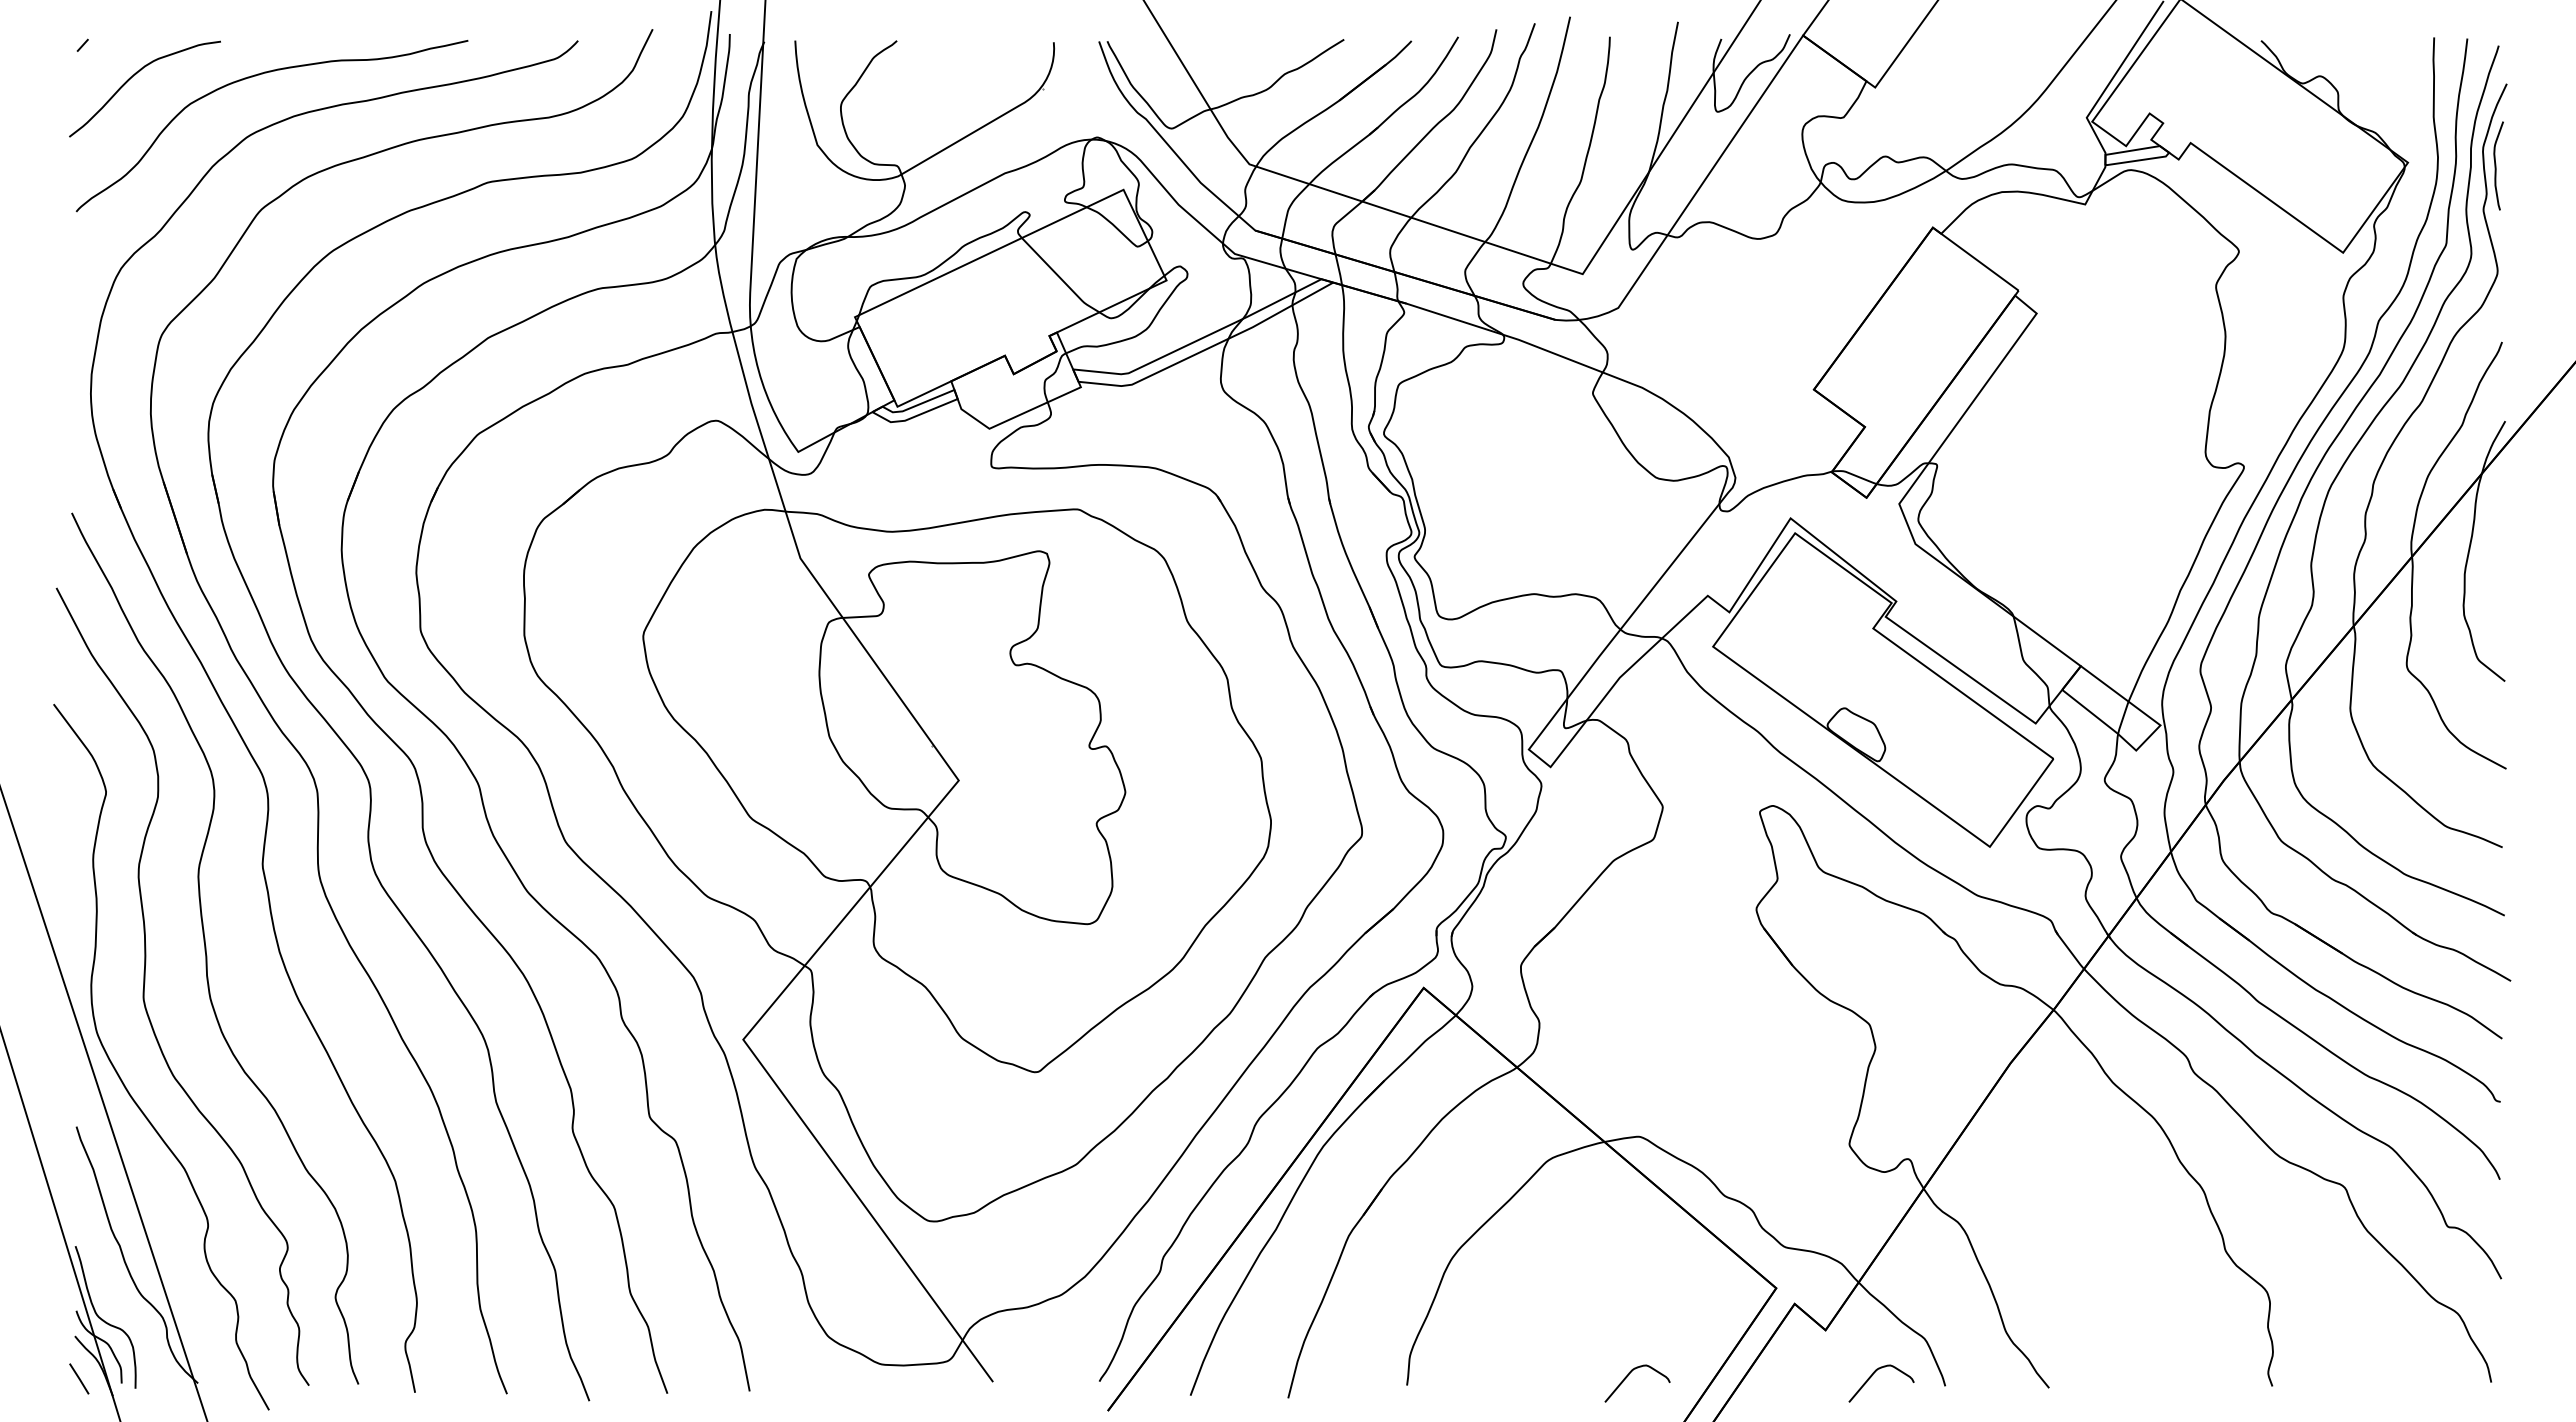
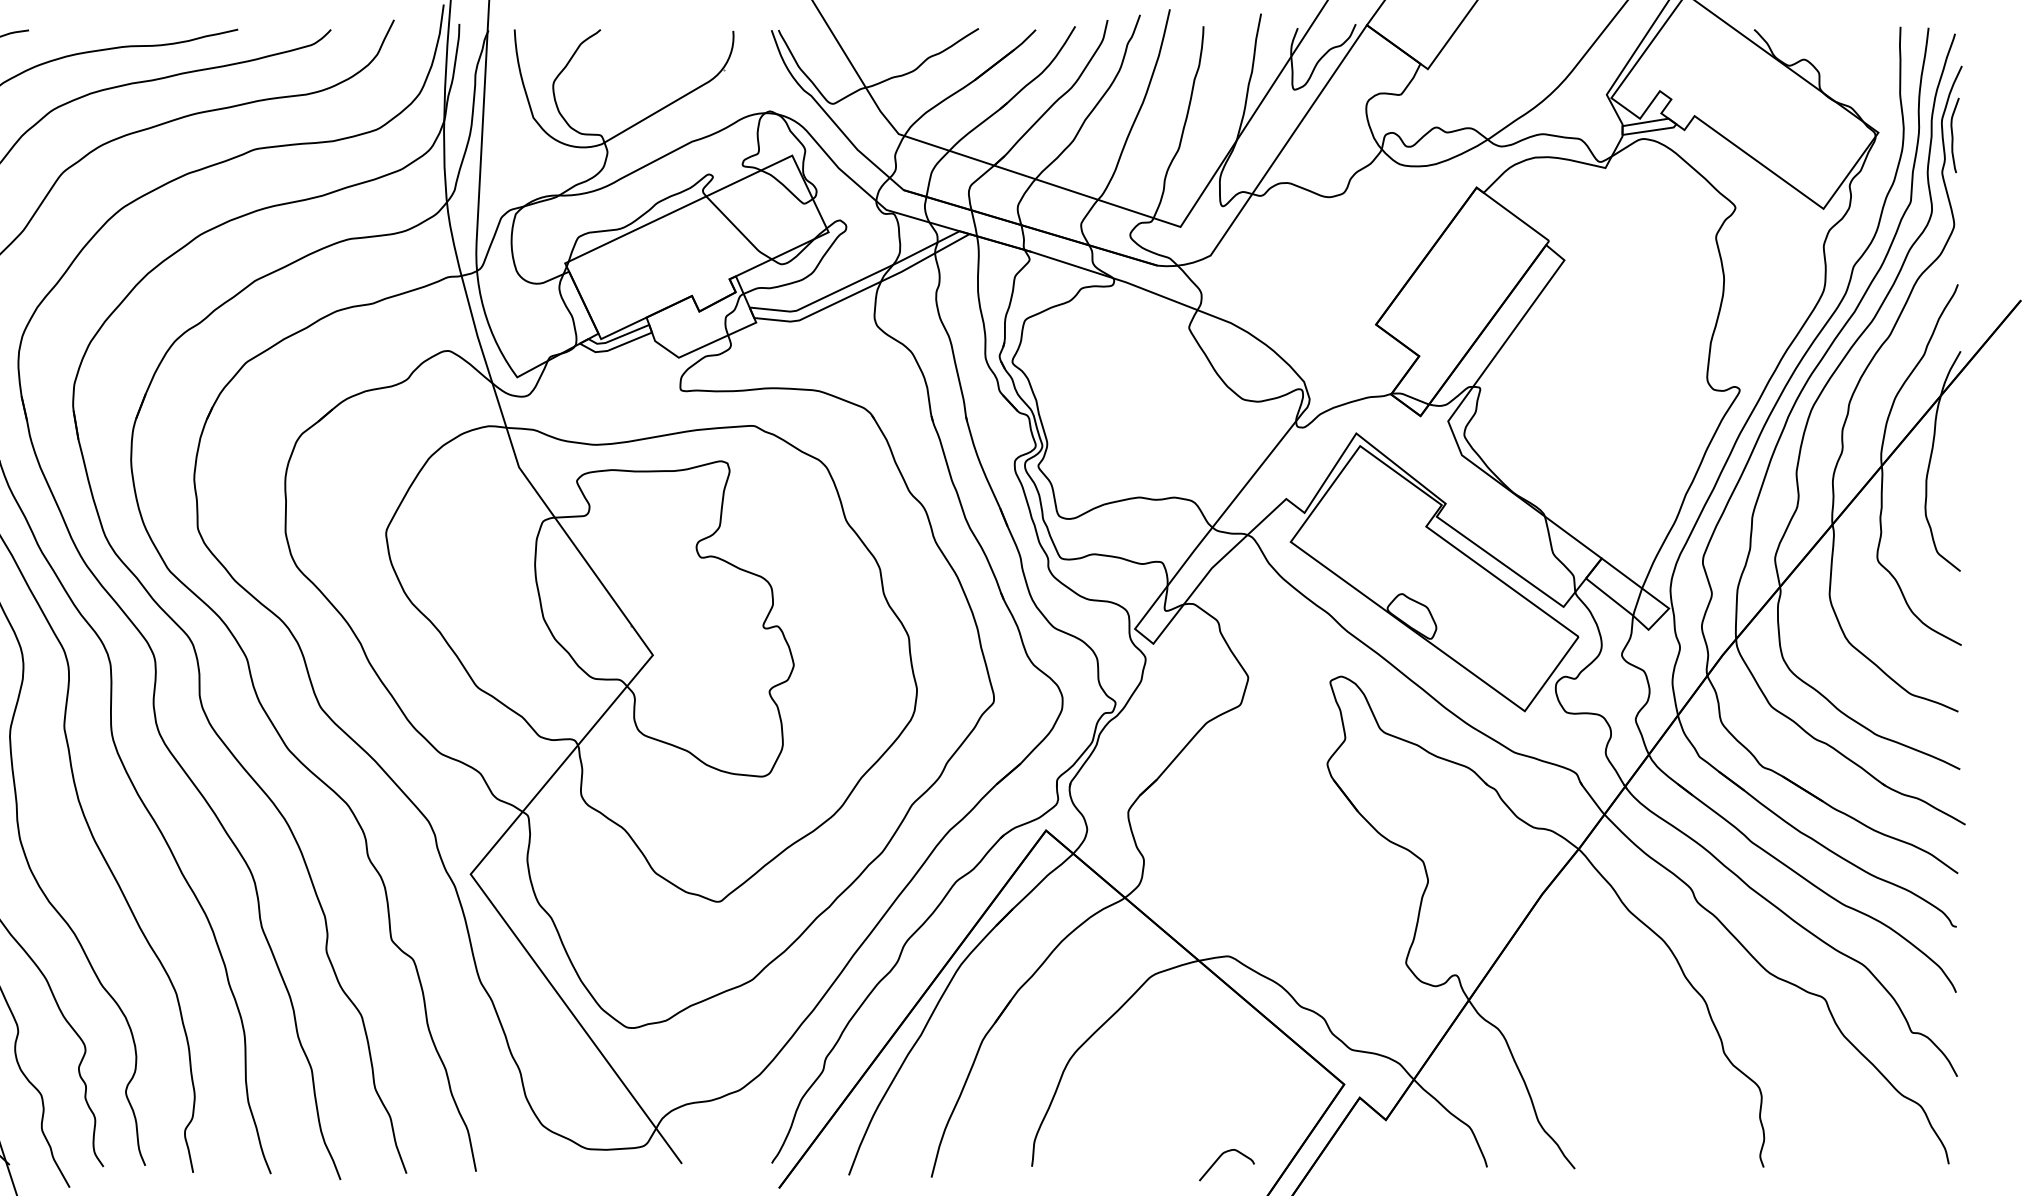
curve: (1872, 1376) -> (1425, 1159), removed

